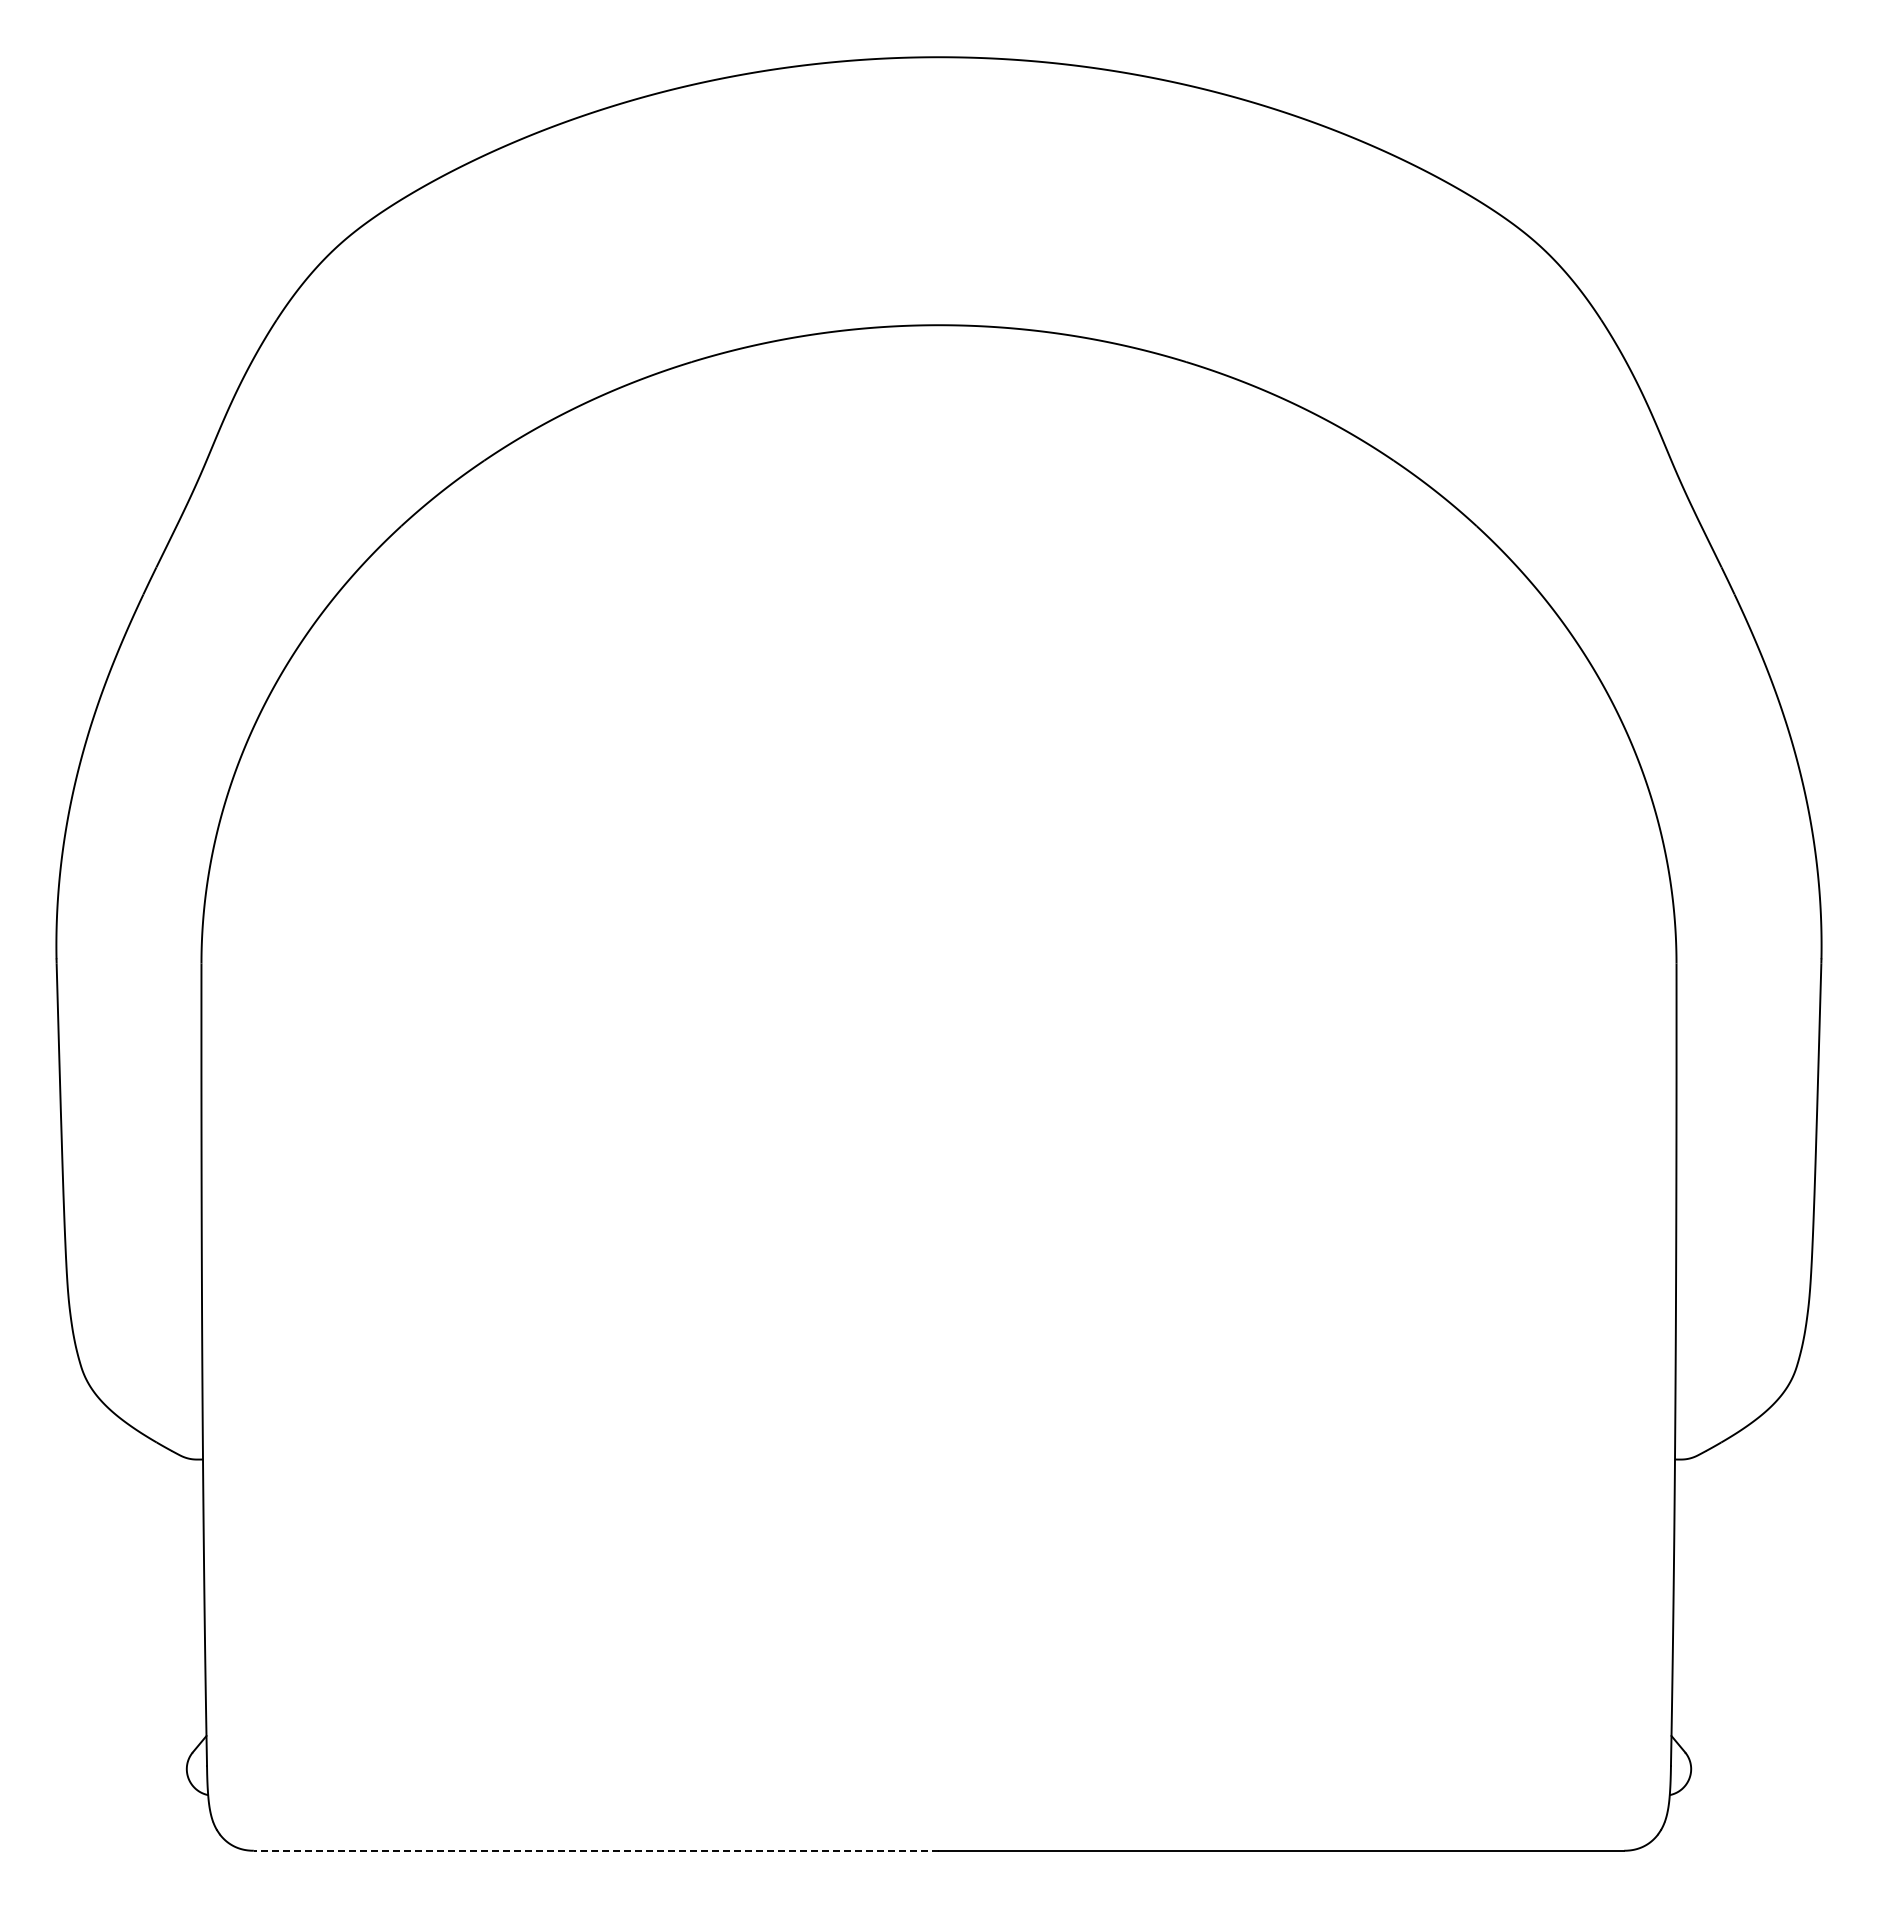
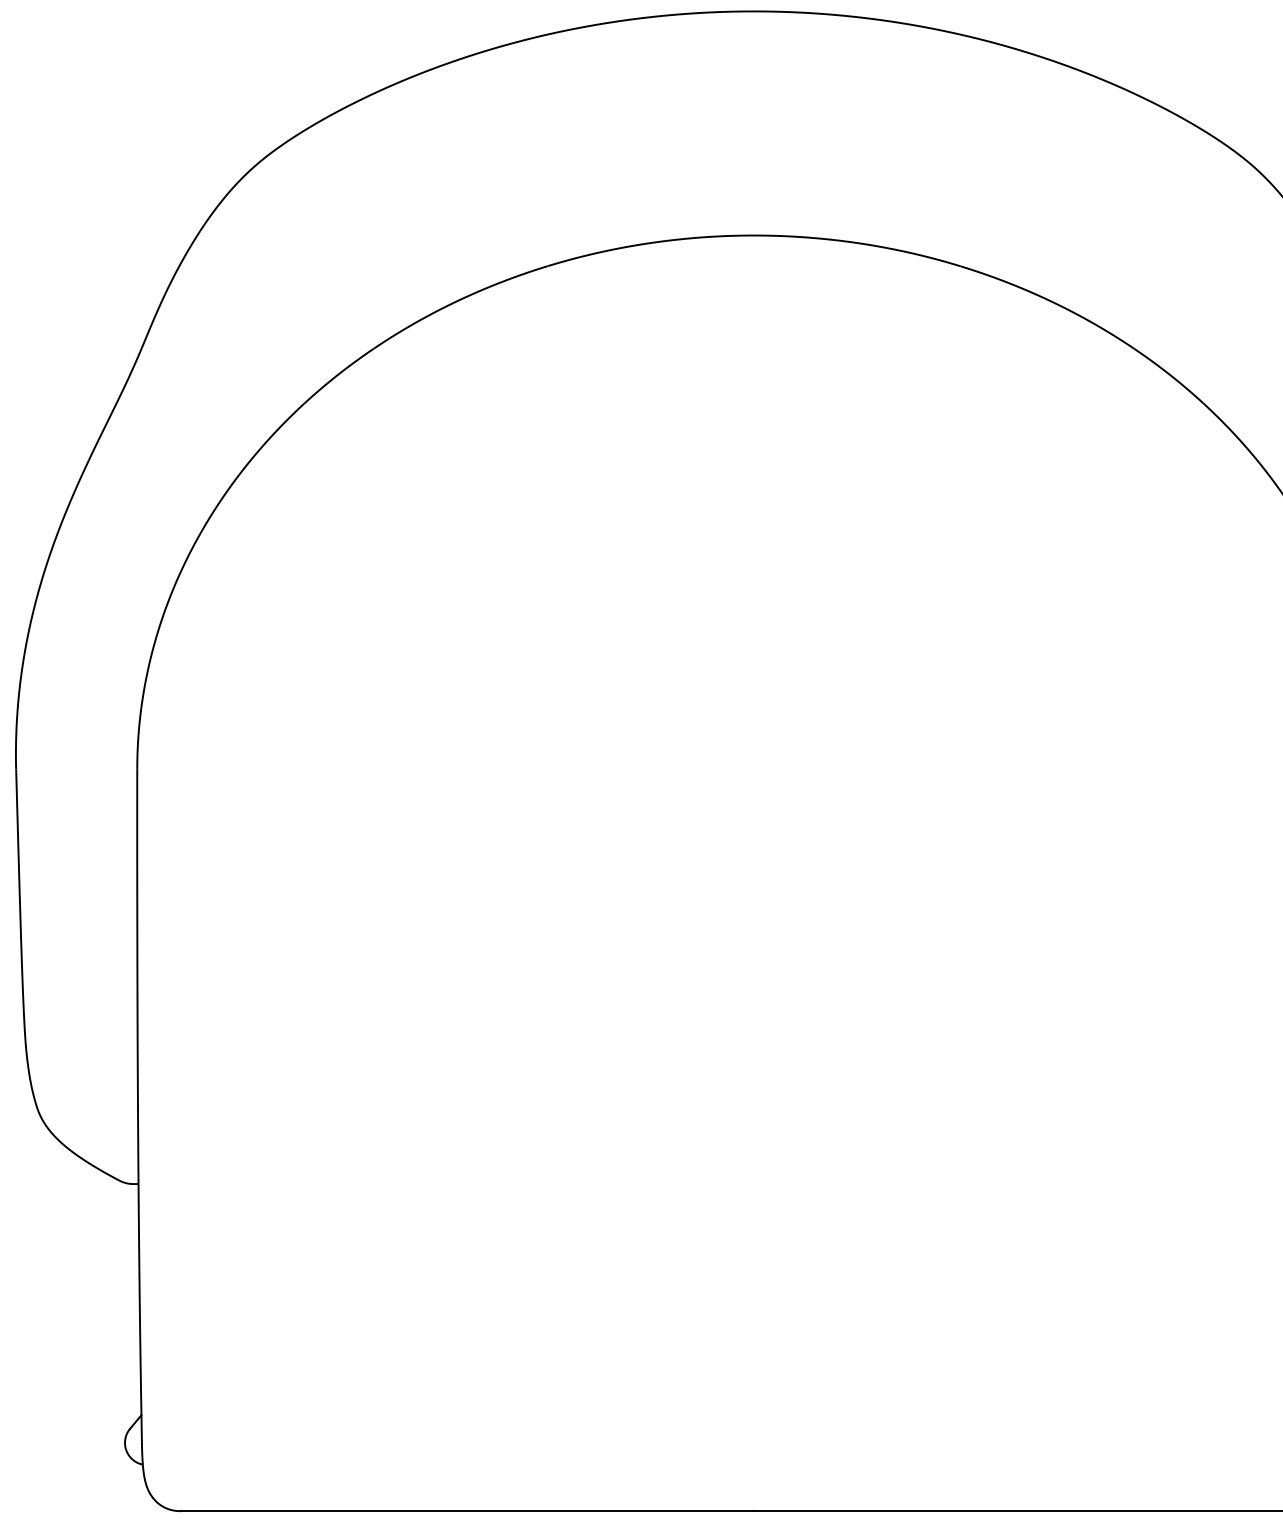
line: (596, 1850) -> (467, 1510), dashed -> solid

